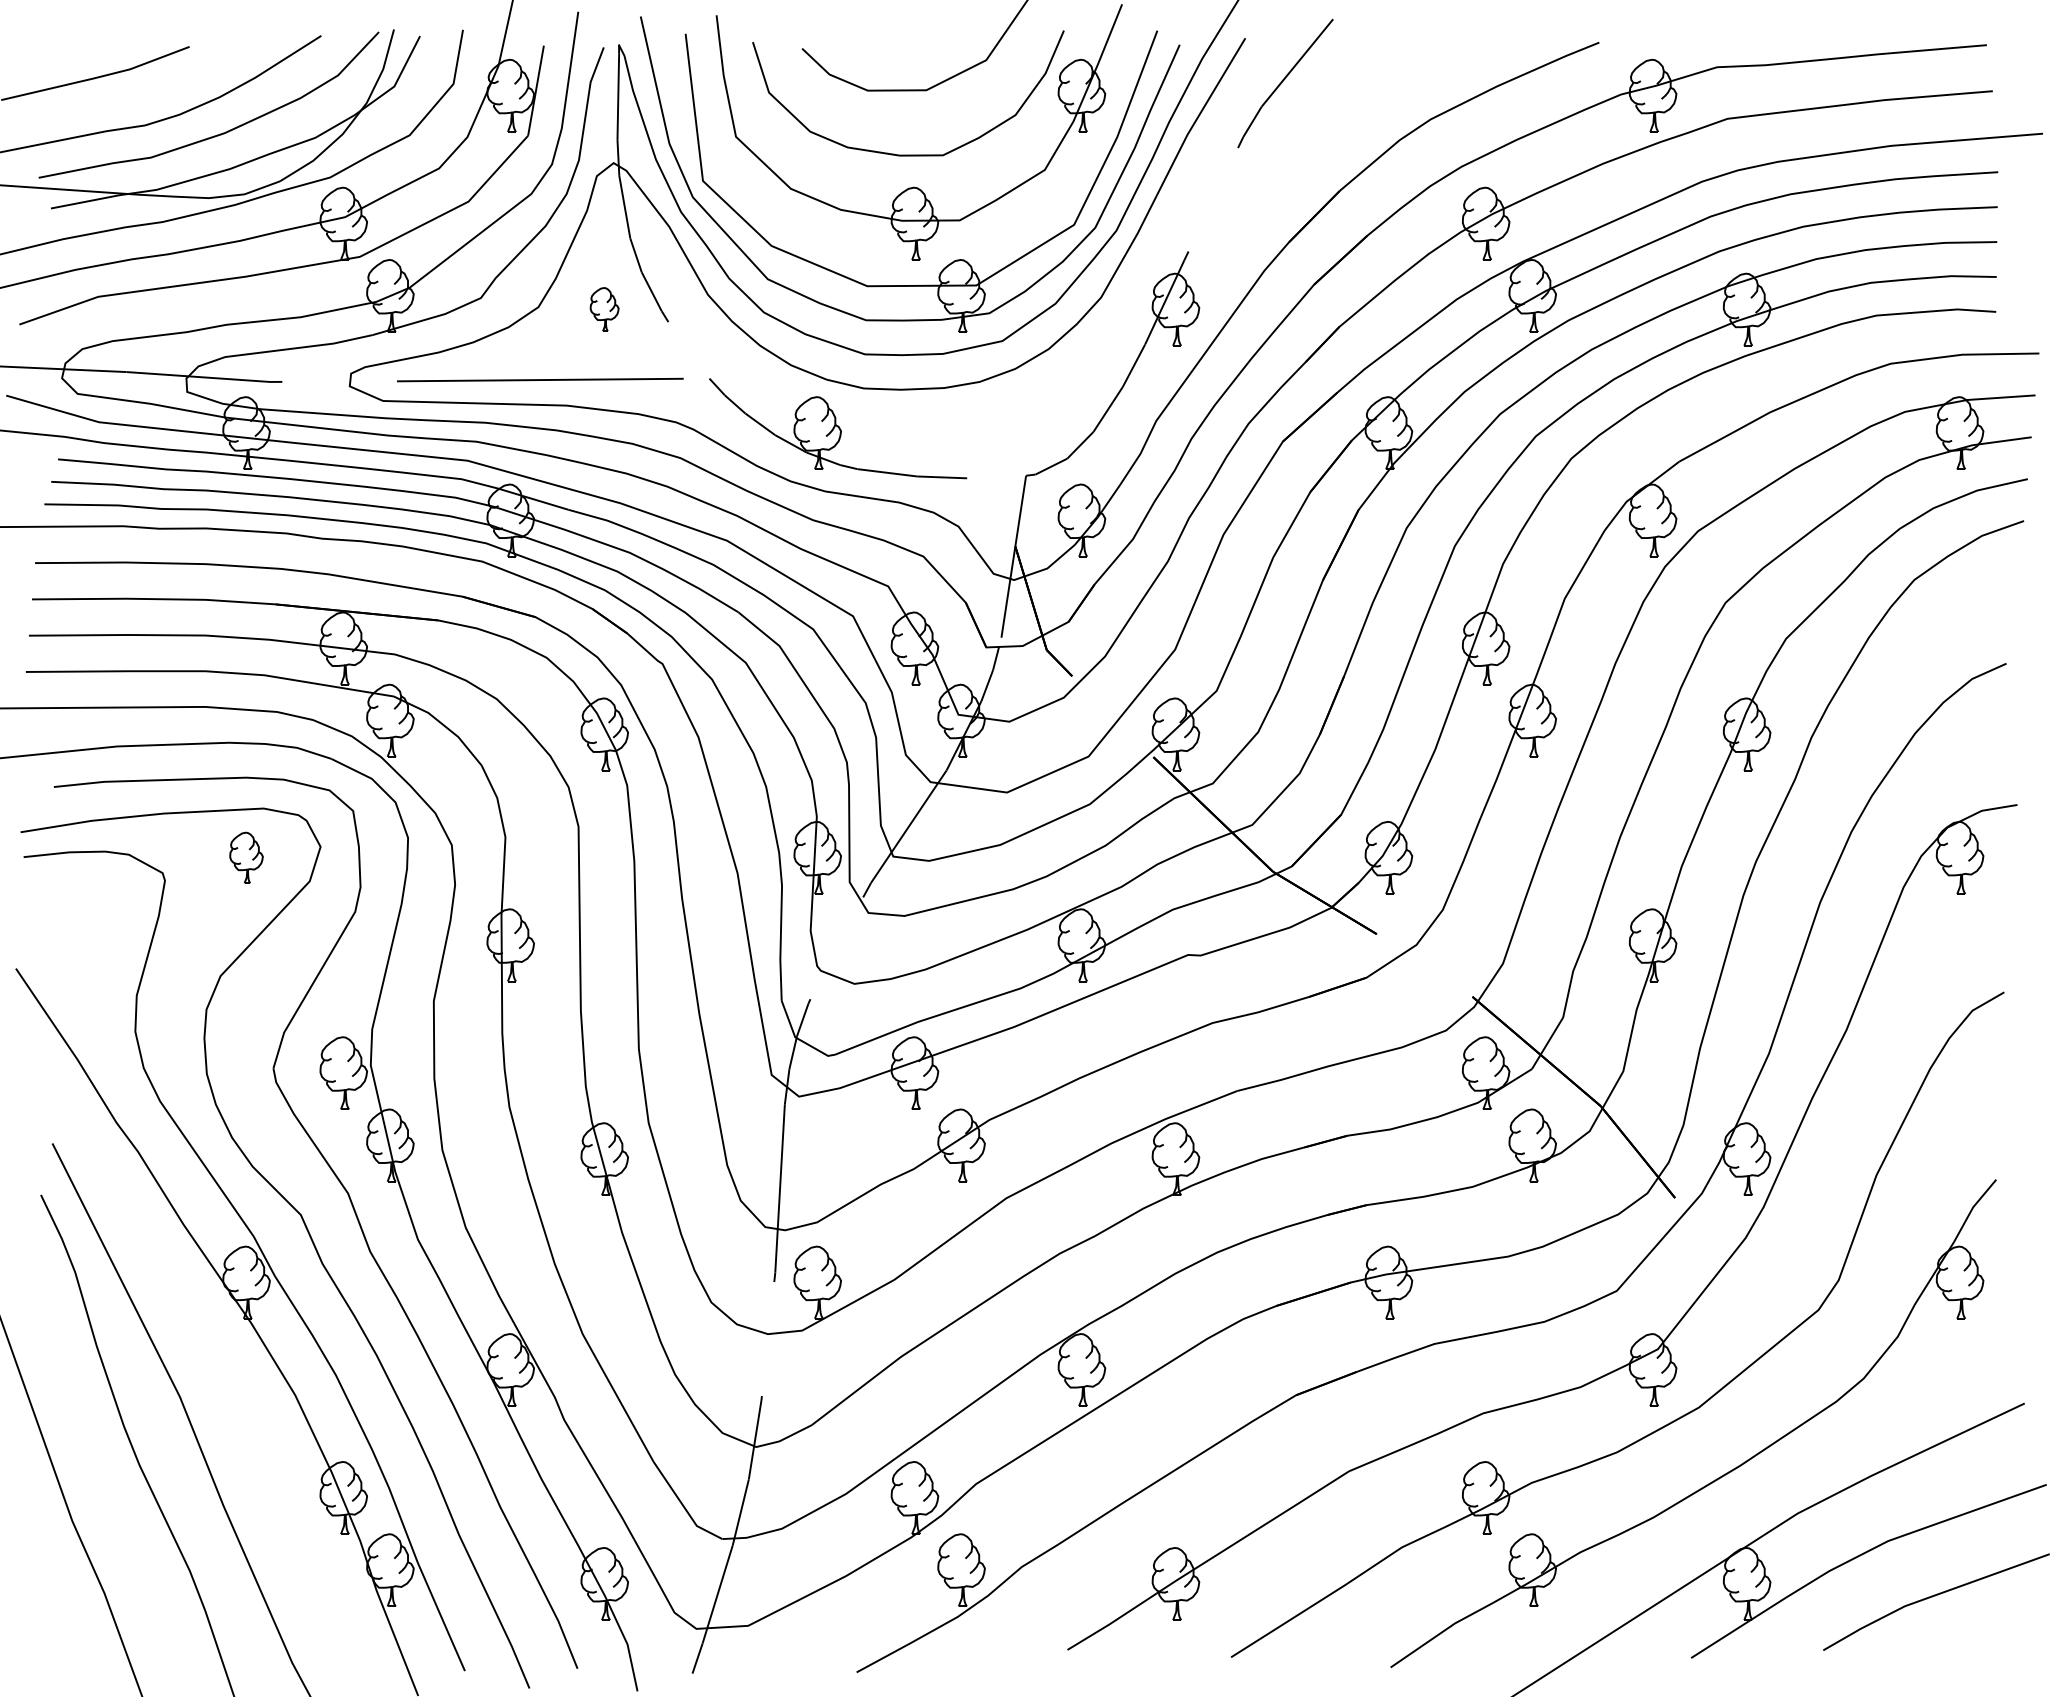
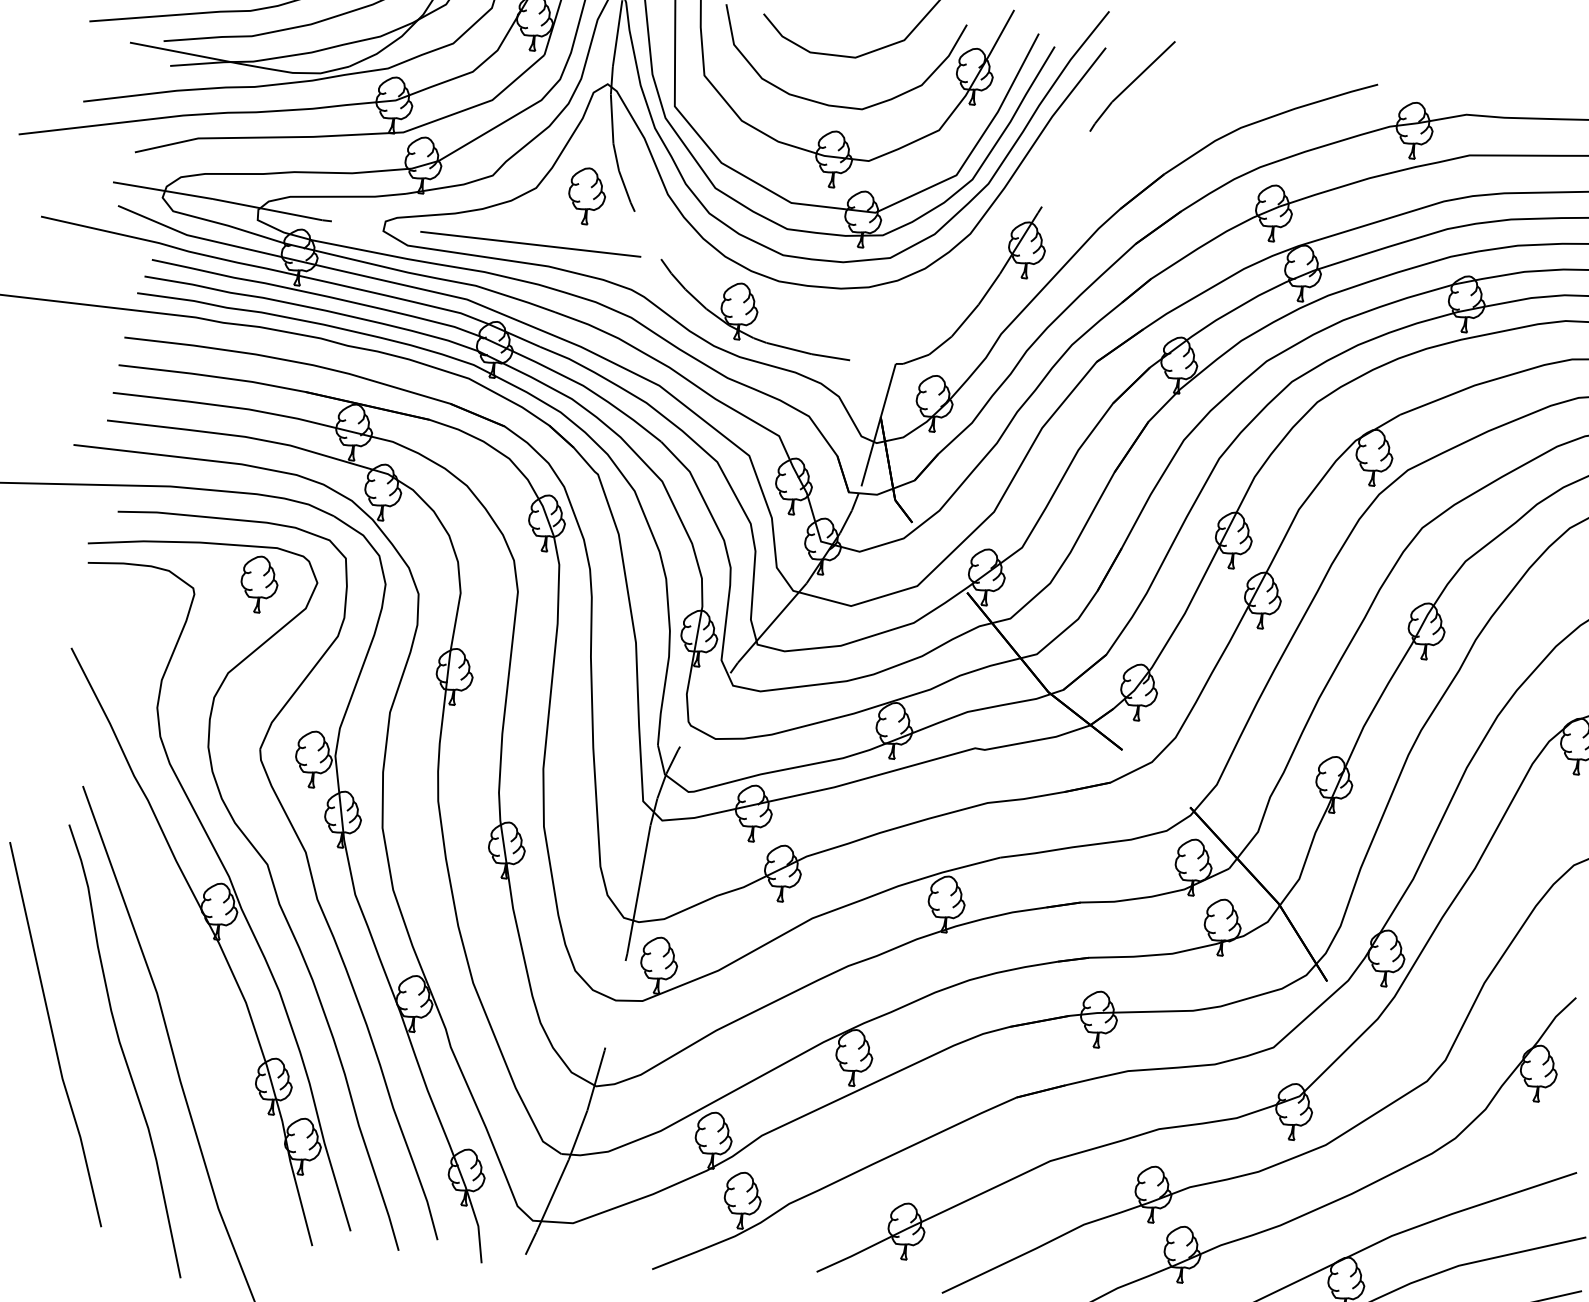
part: (604, 309) -> (586, 196), size x1.67
part: (246, 857) -> (259, 584), size x1.43

